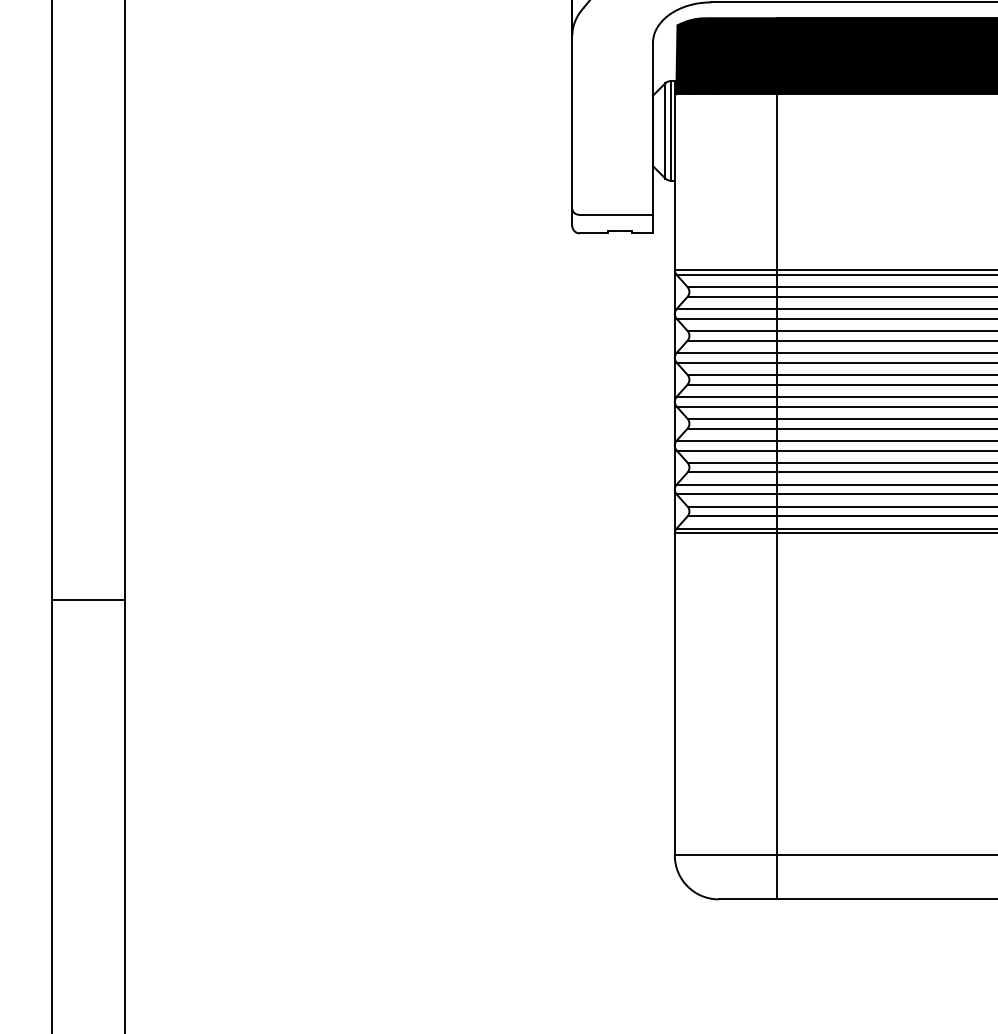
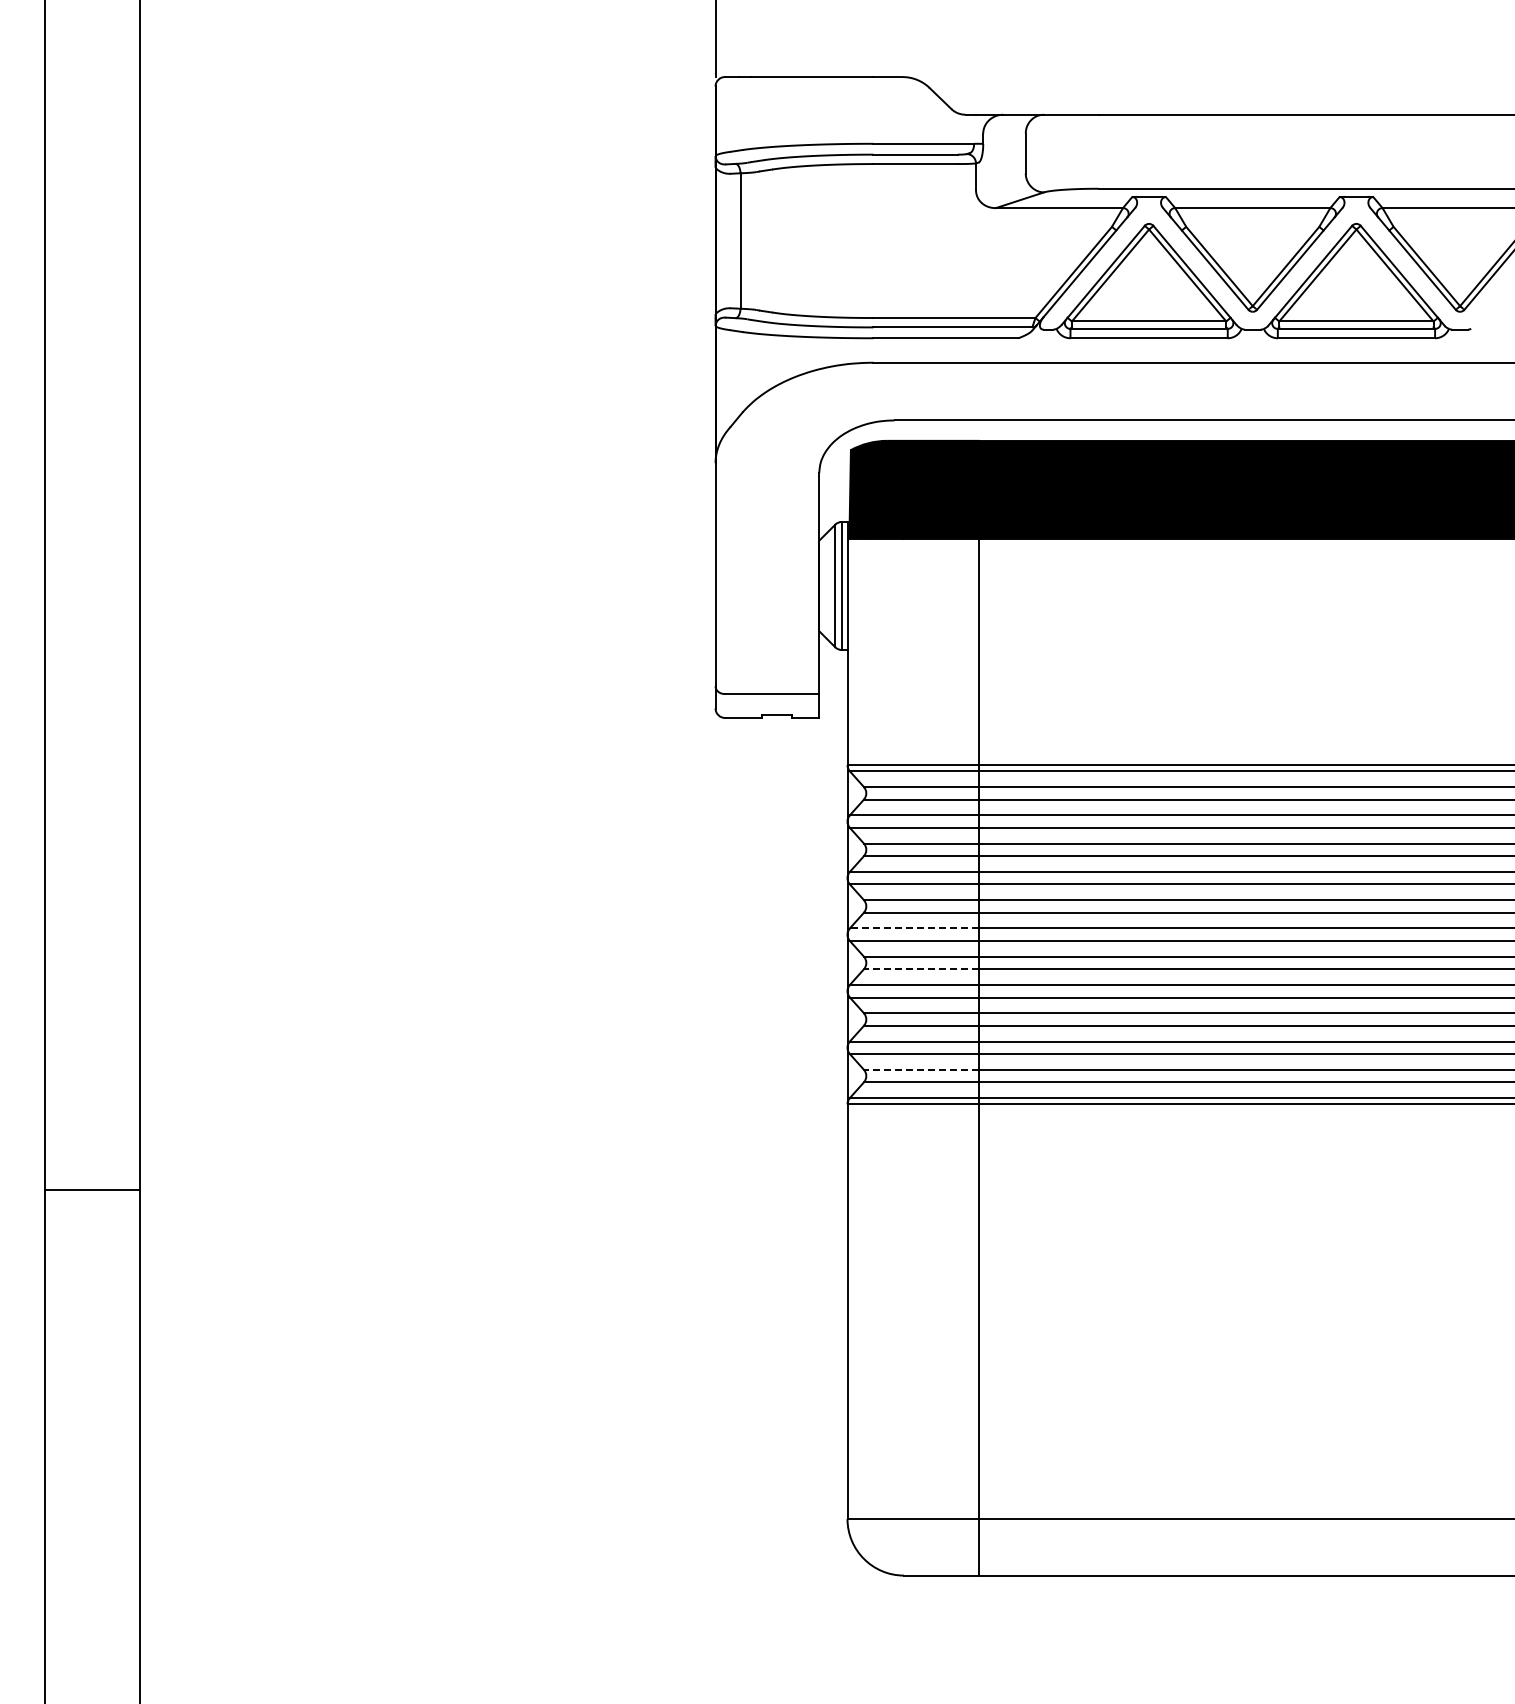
line: (726, 396) -> (914, 928), solid -> dashed
line: (732, 428) -> (921, 969), solid -> dashed
line: (732, 506) -> (921, 1069), solid -> dashed

